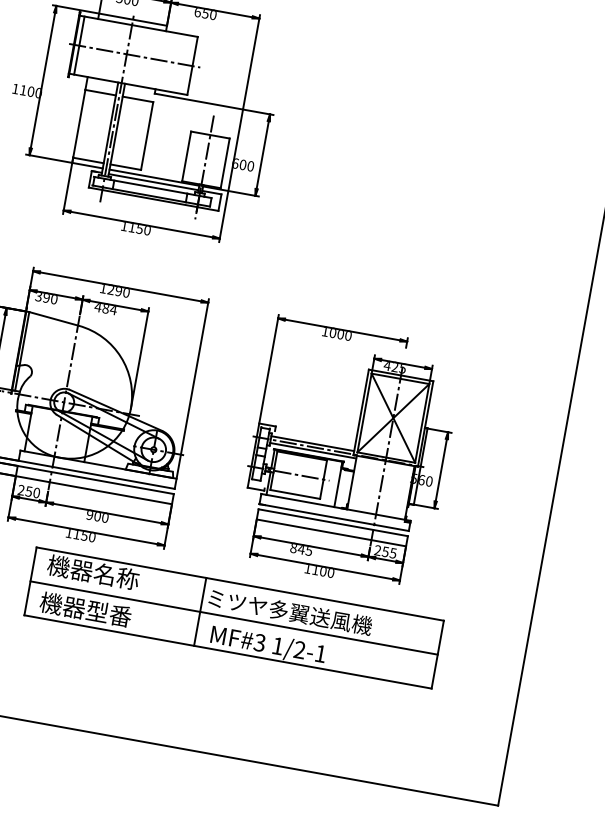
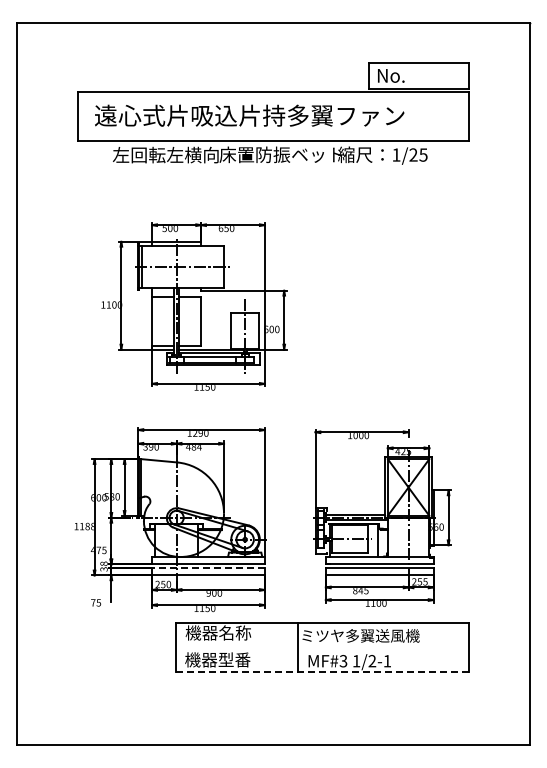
line: (94, 480) -> (207, 568), solid -> dashed
line: (234, 618) -> (322, 647), removed
line: (228, 651) -> (322, 671), solid -> dashed

